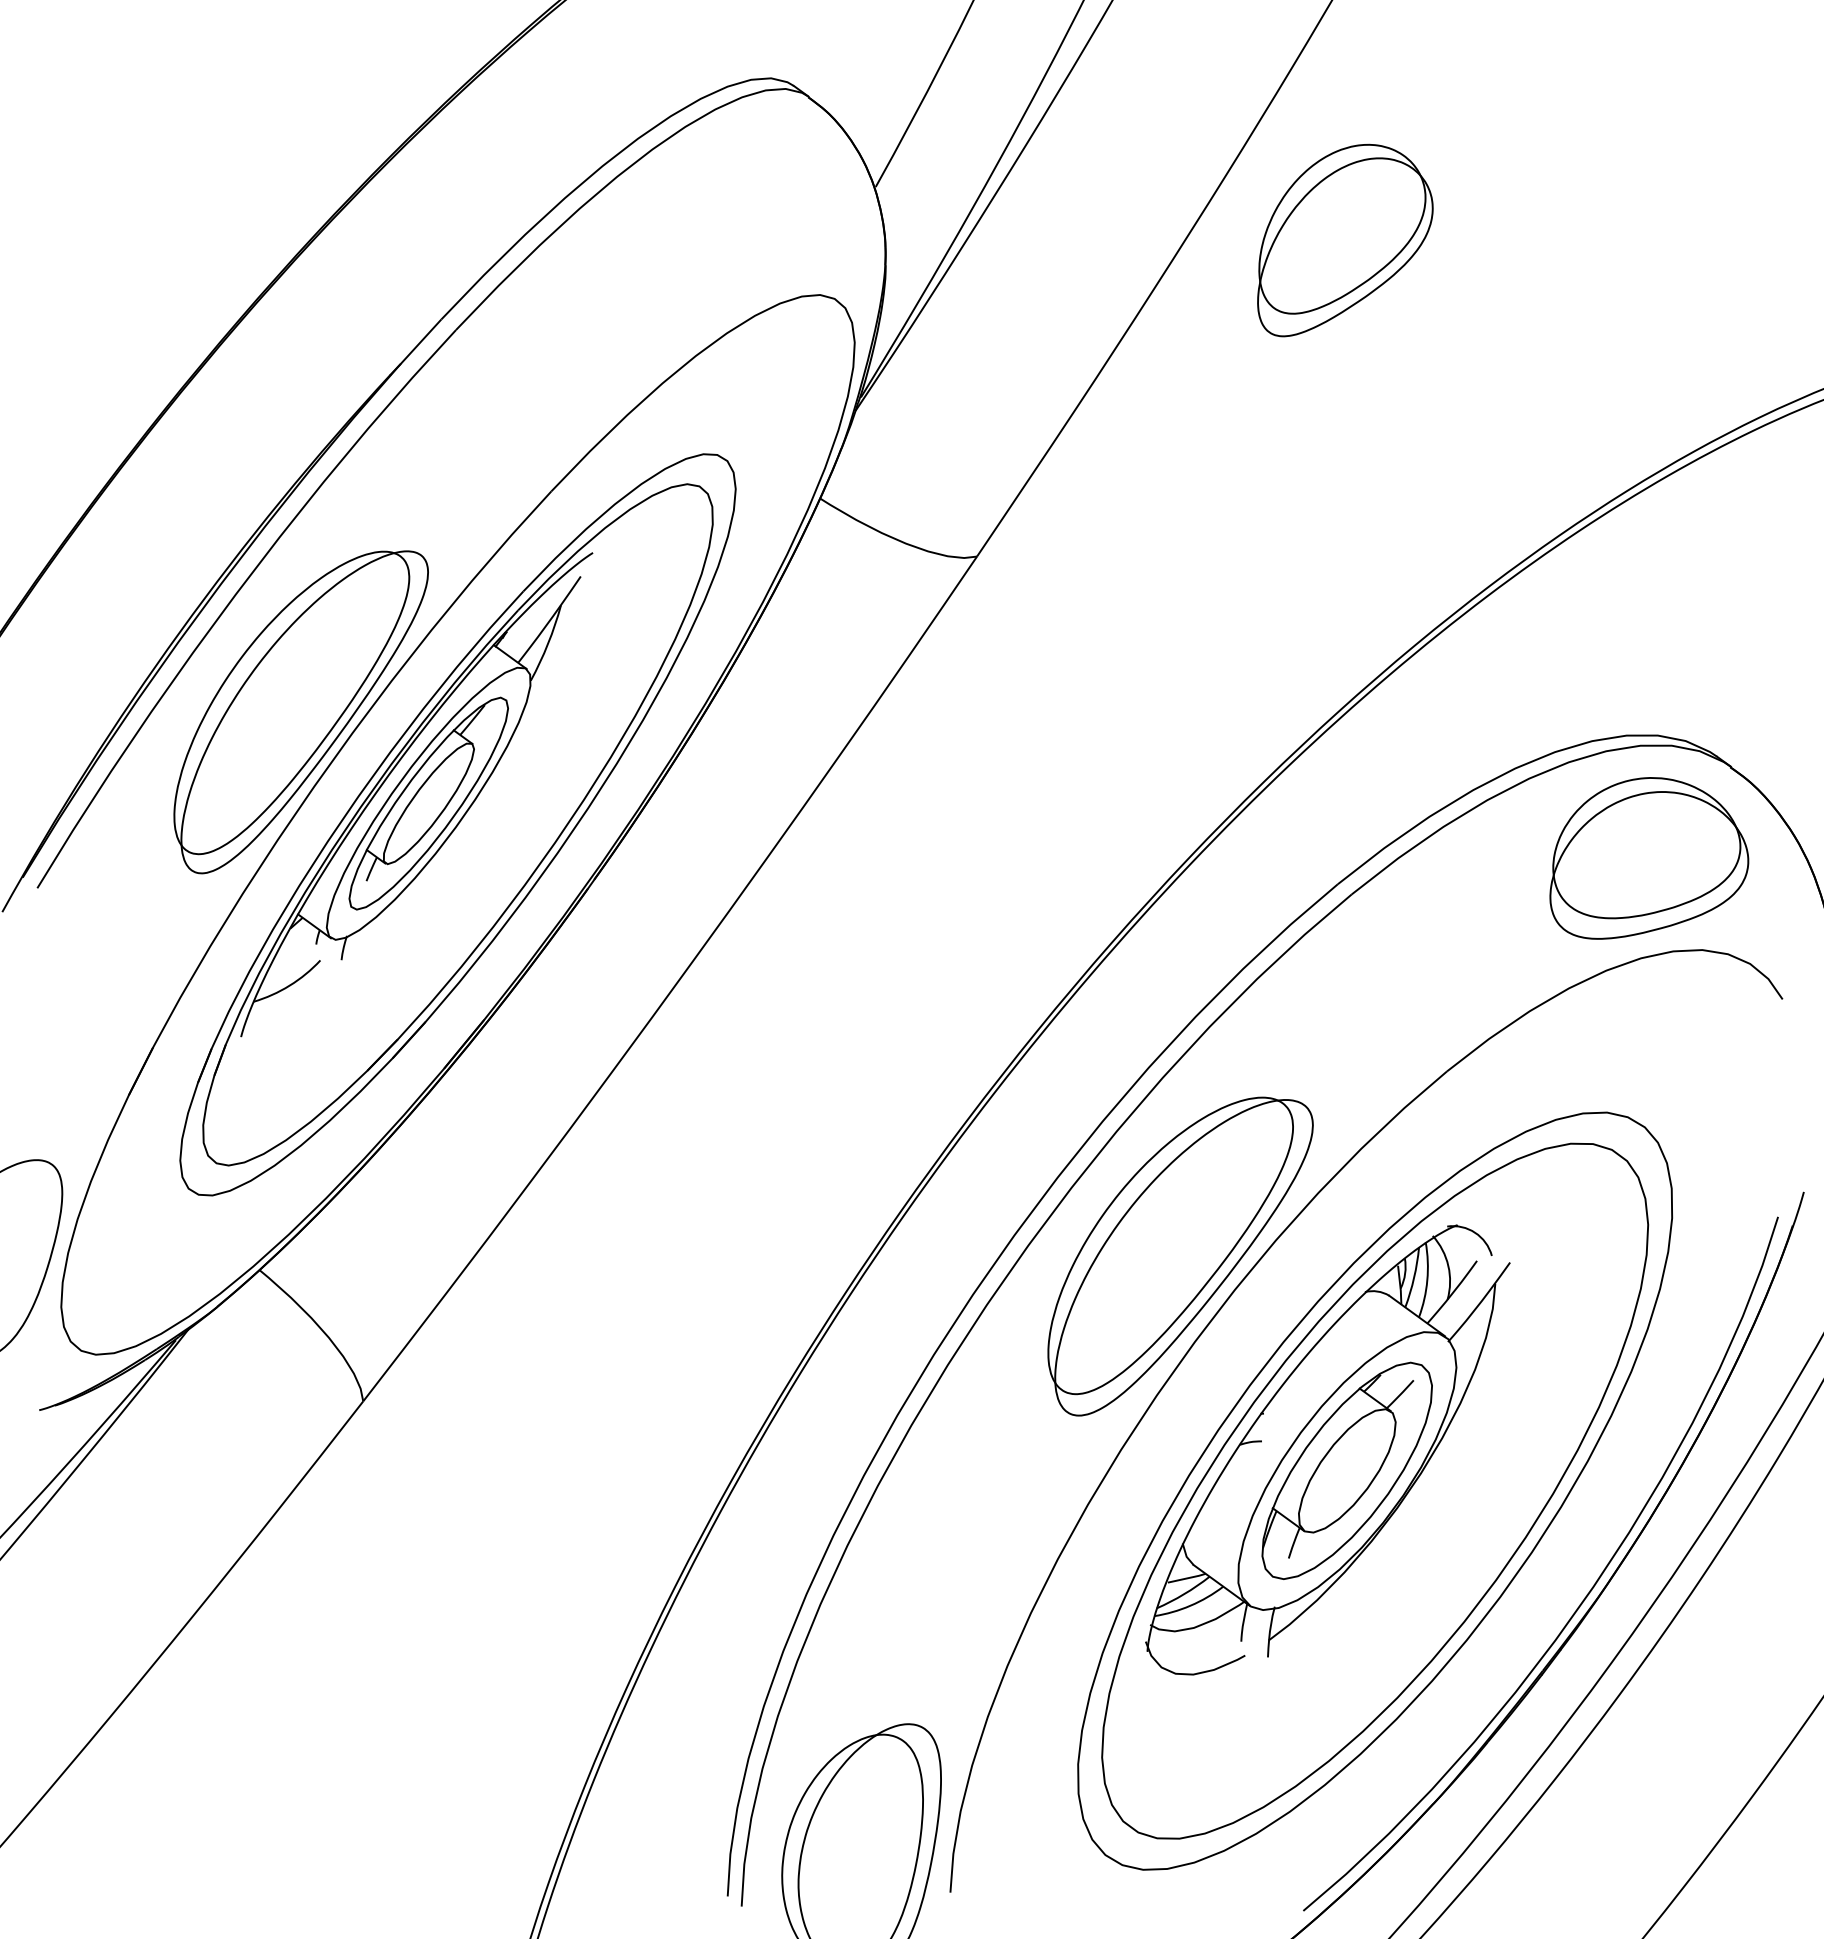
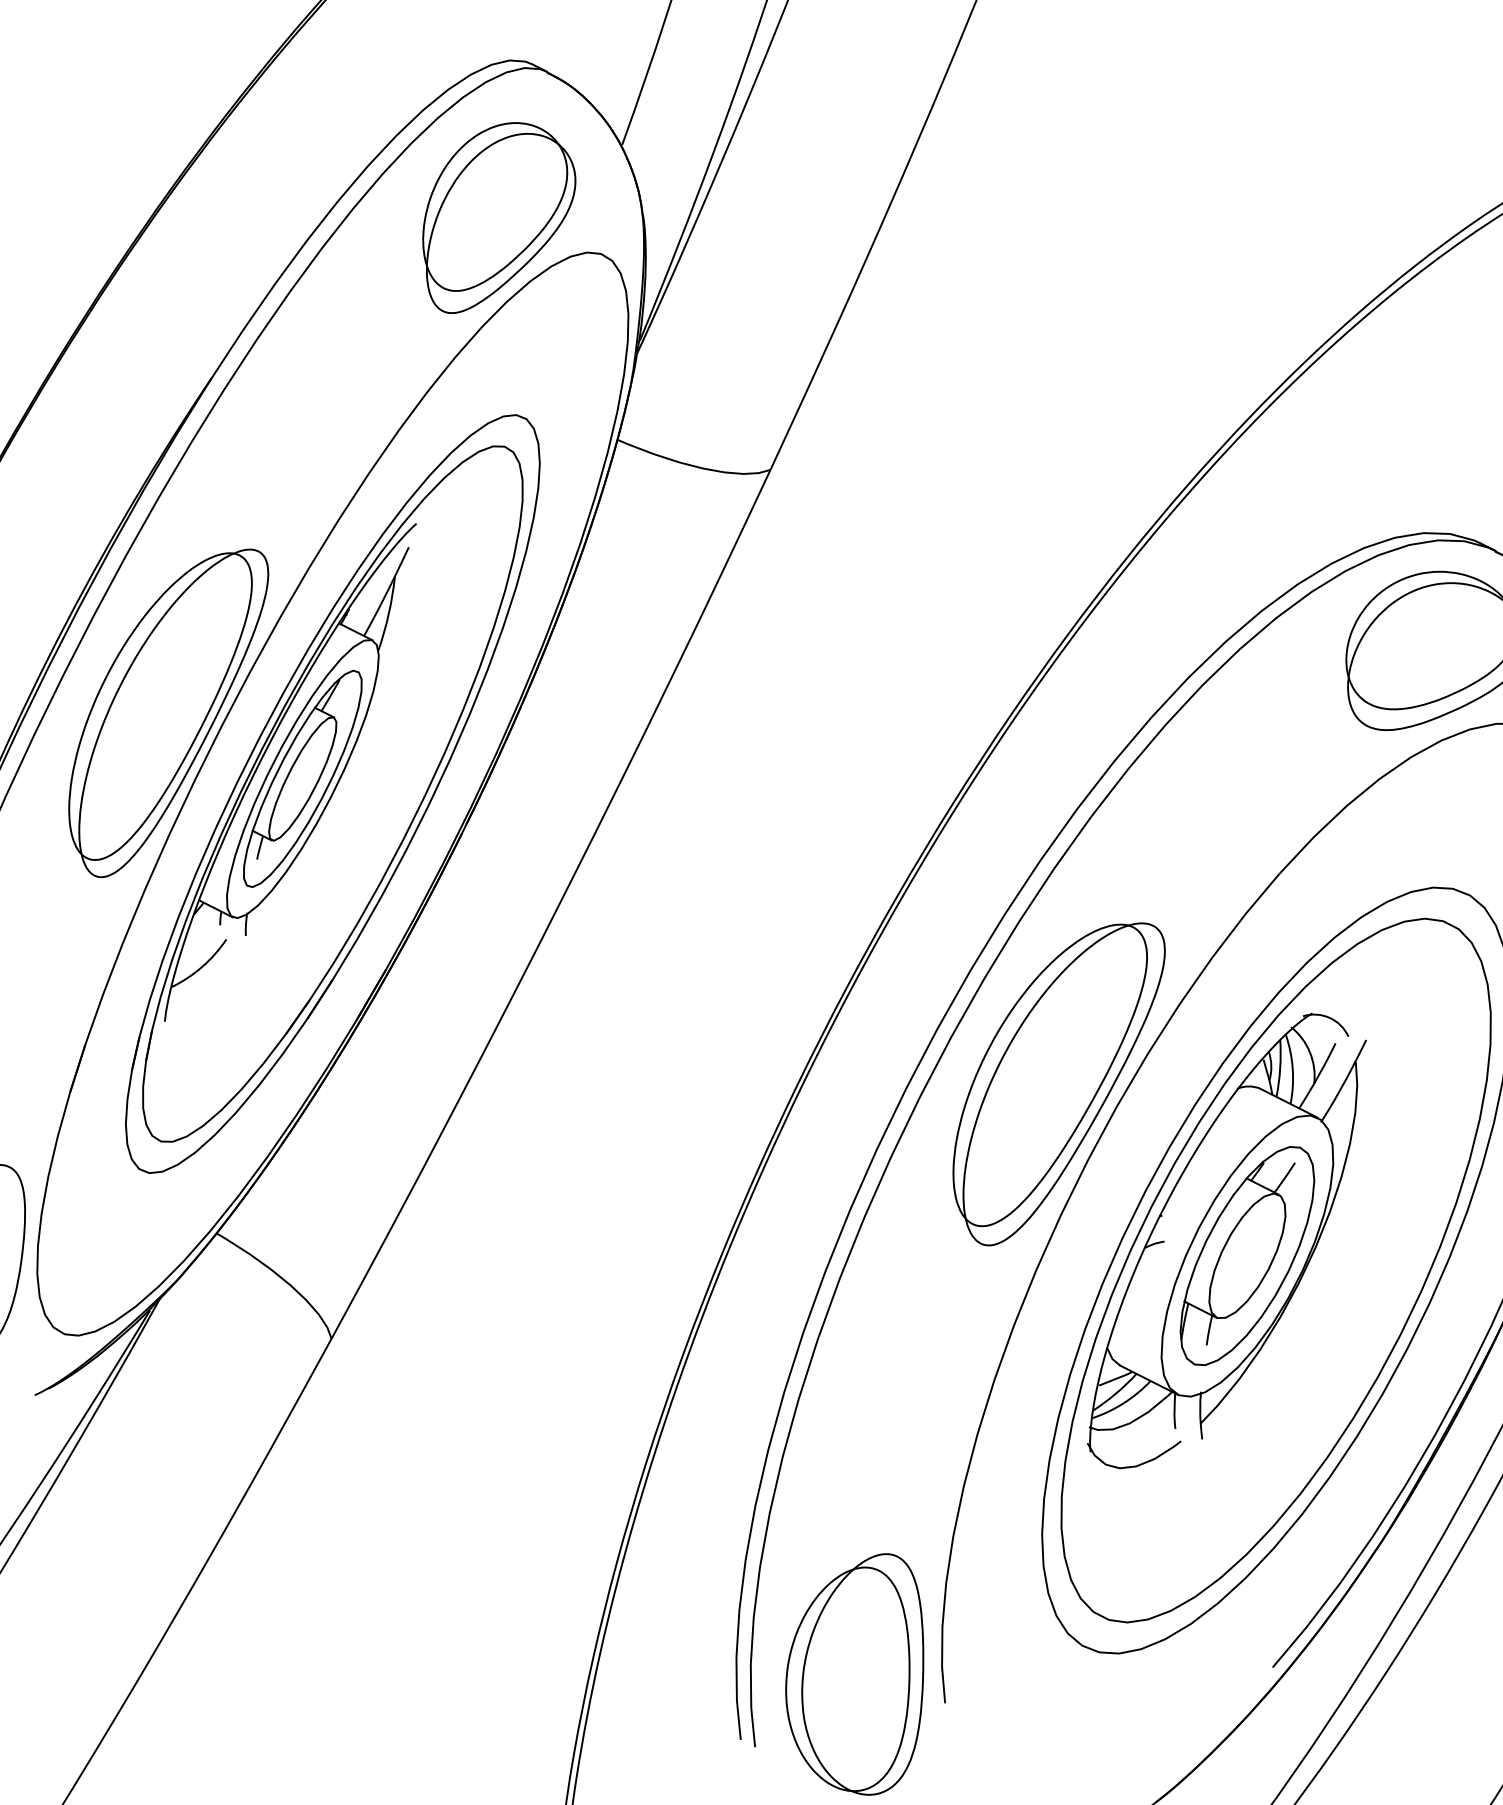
part: (1345, 240) -> (499, 215), moved

